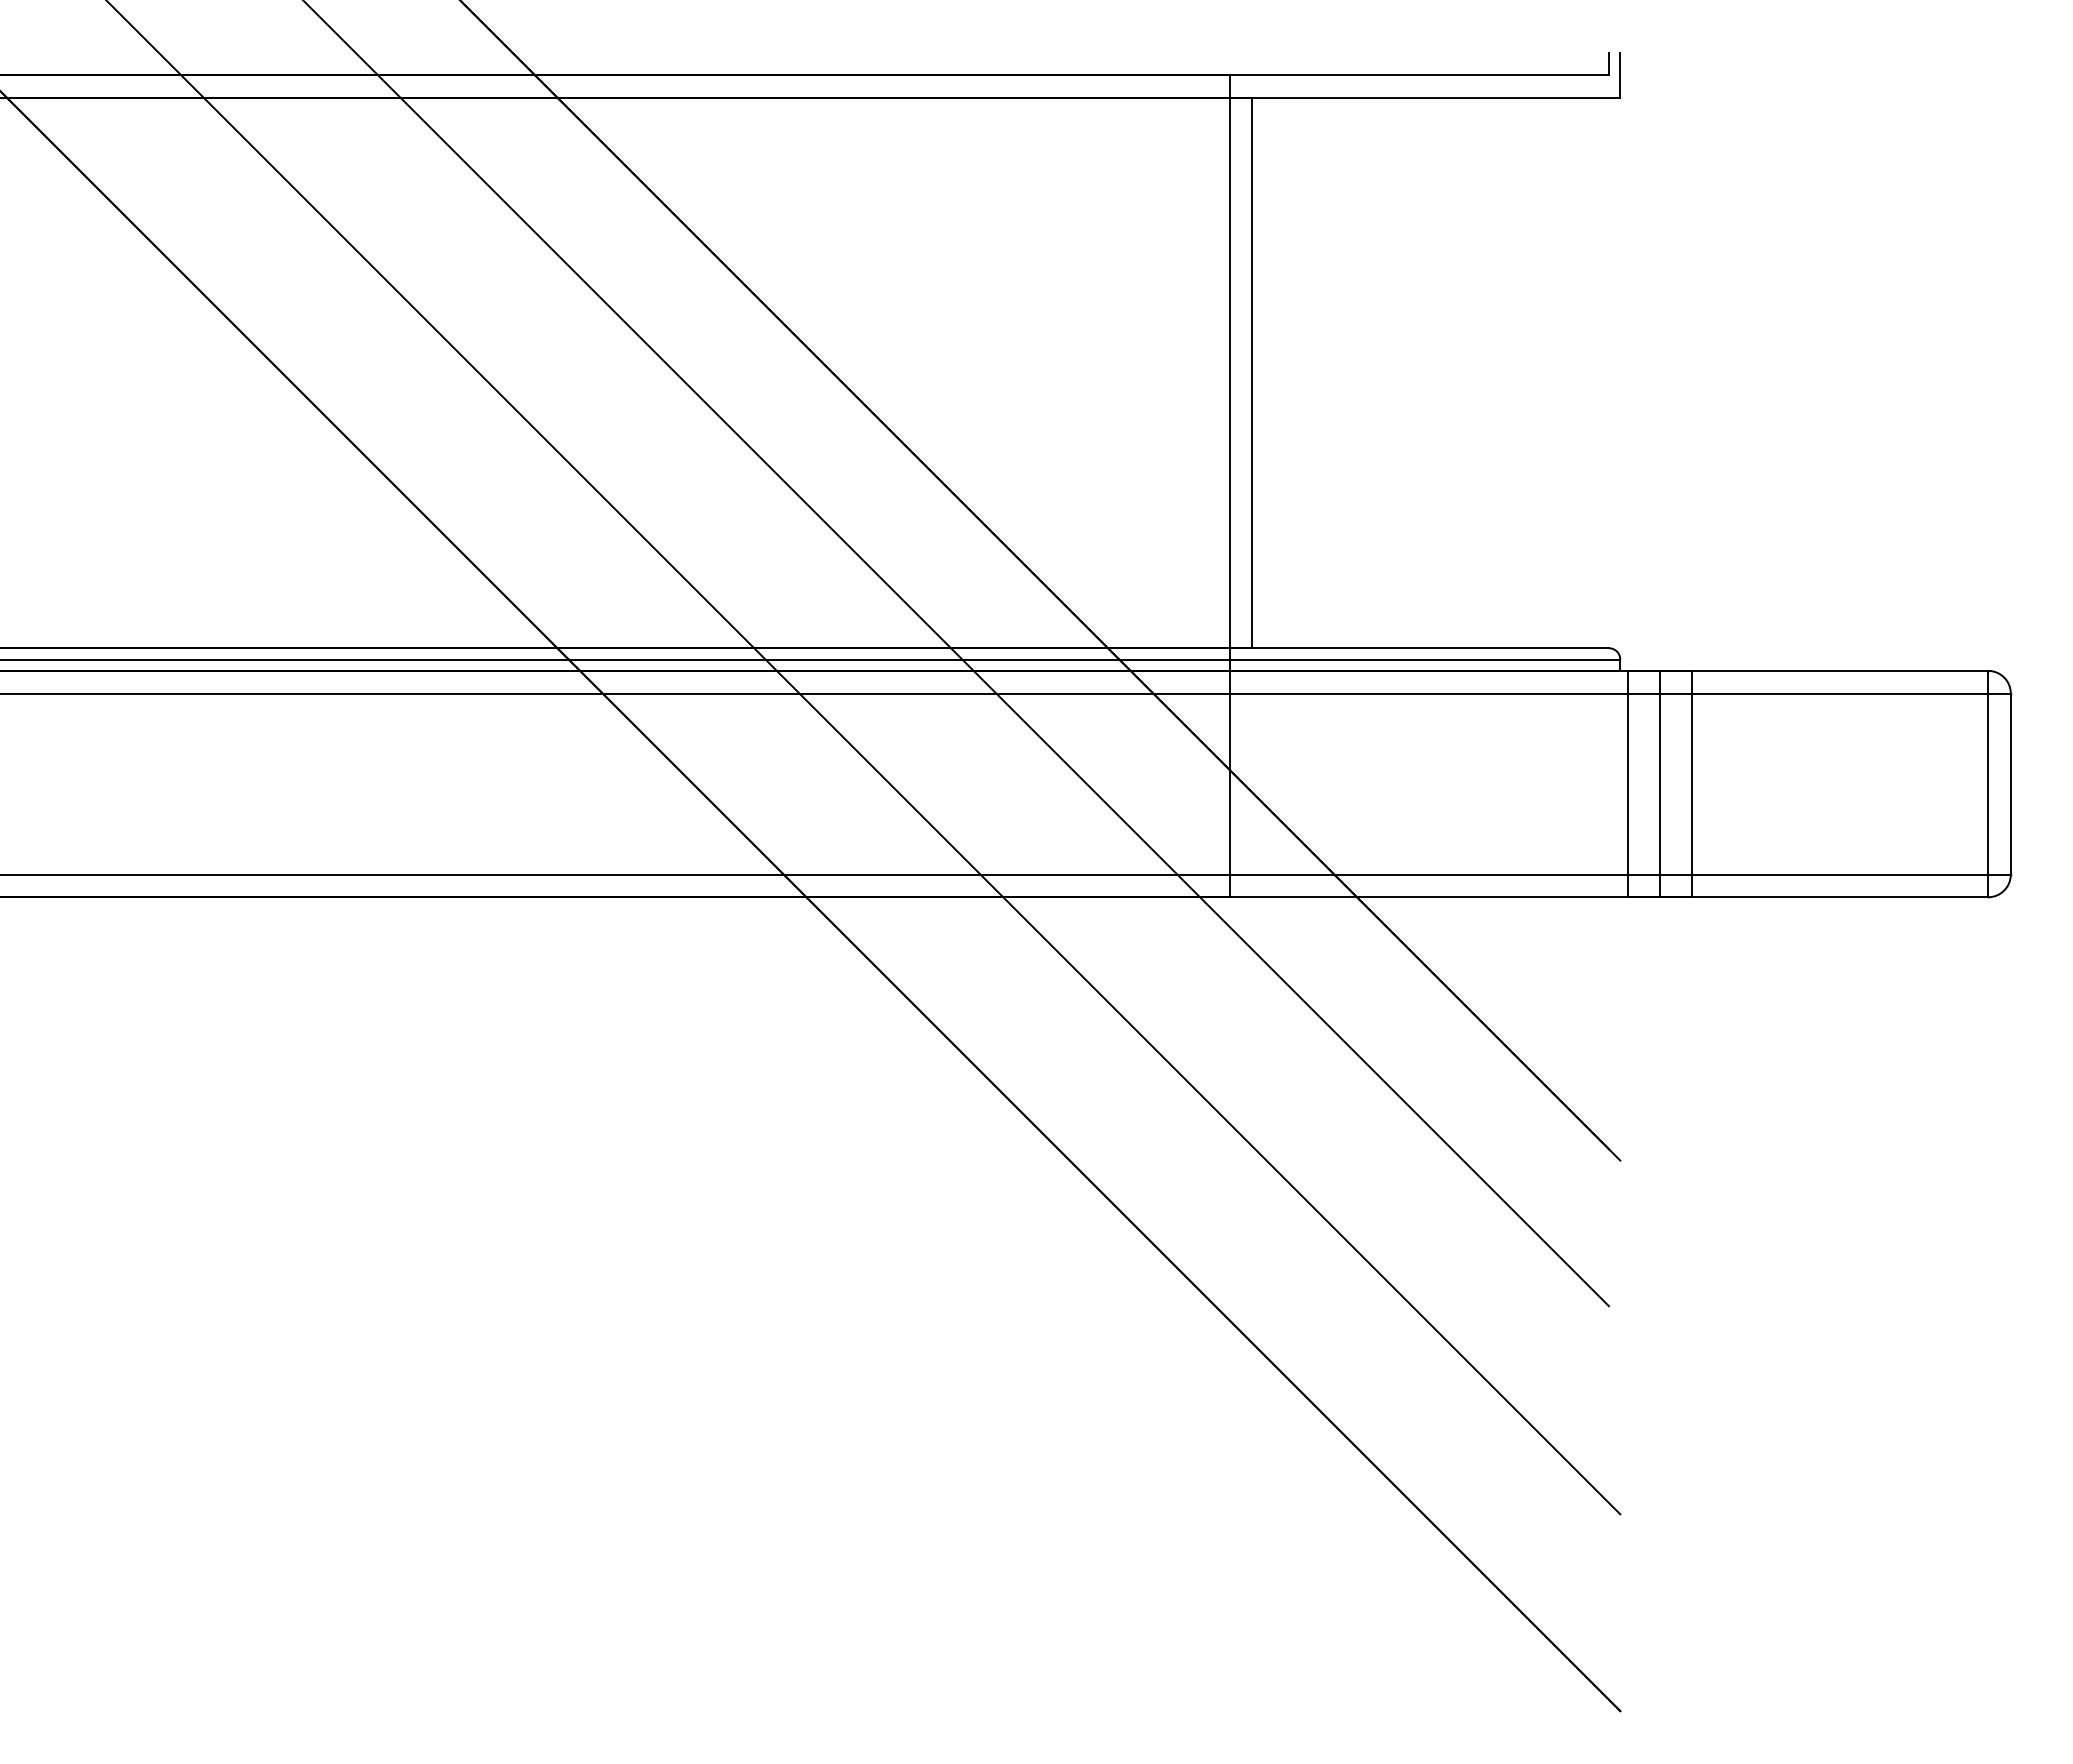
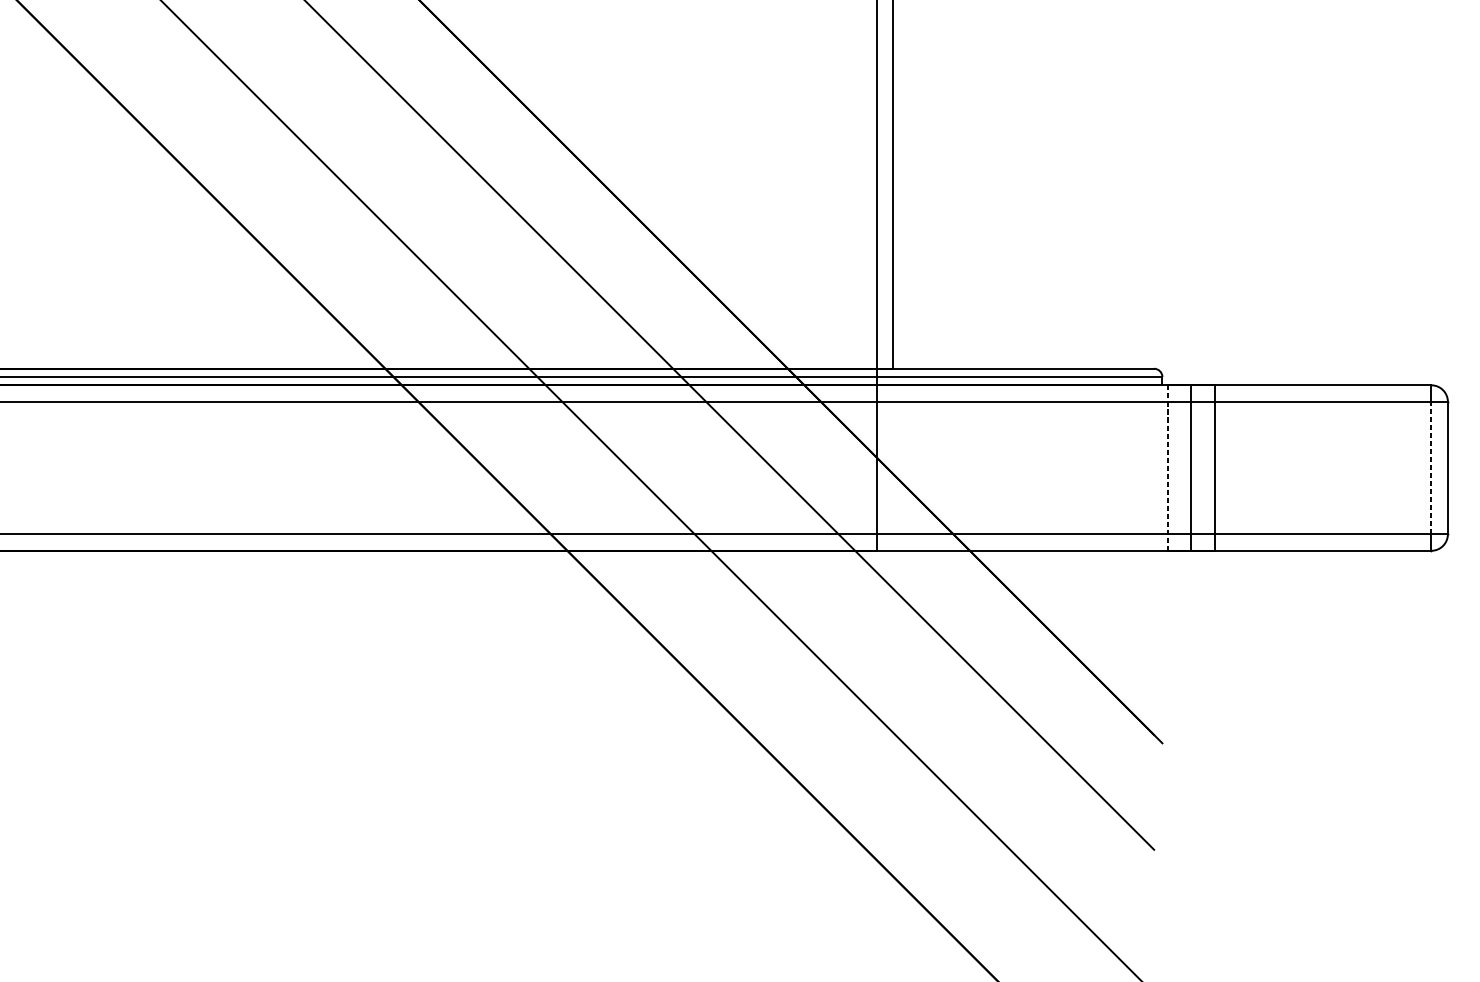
line: (1628, 784) -> (1168, 468), solid -> dashed
line: (1988, 784) -> (1431, 468), solid -> dashed

